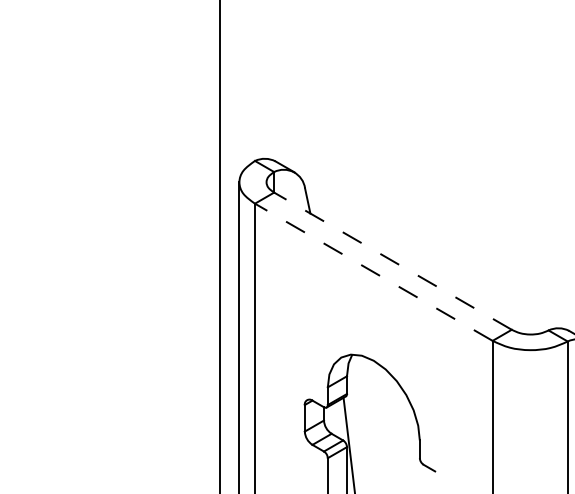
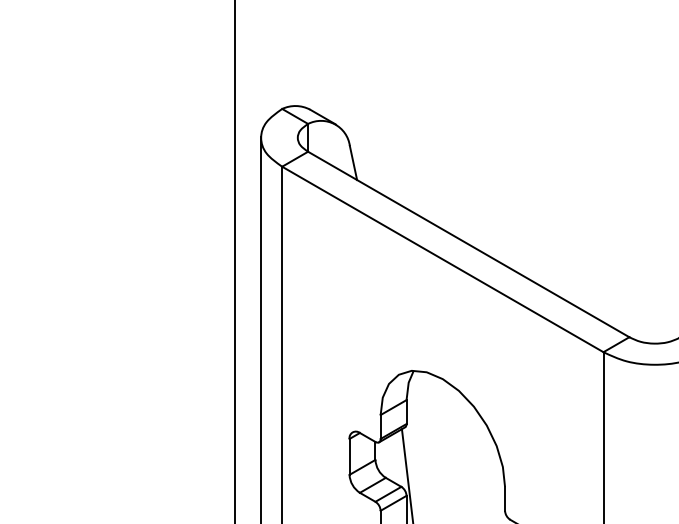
line: (392, 260) -> (468, 243), dashed -> solid
line: (373, 272) -> (442, 259), dashed -> solid

